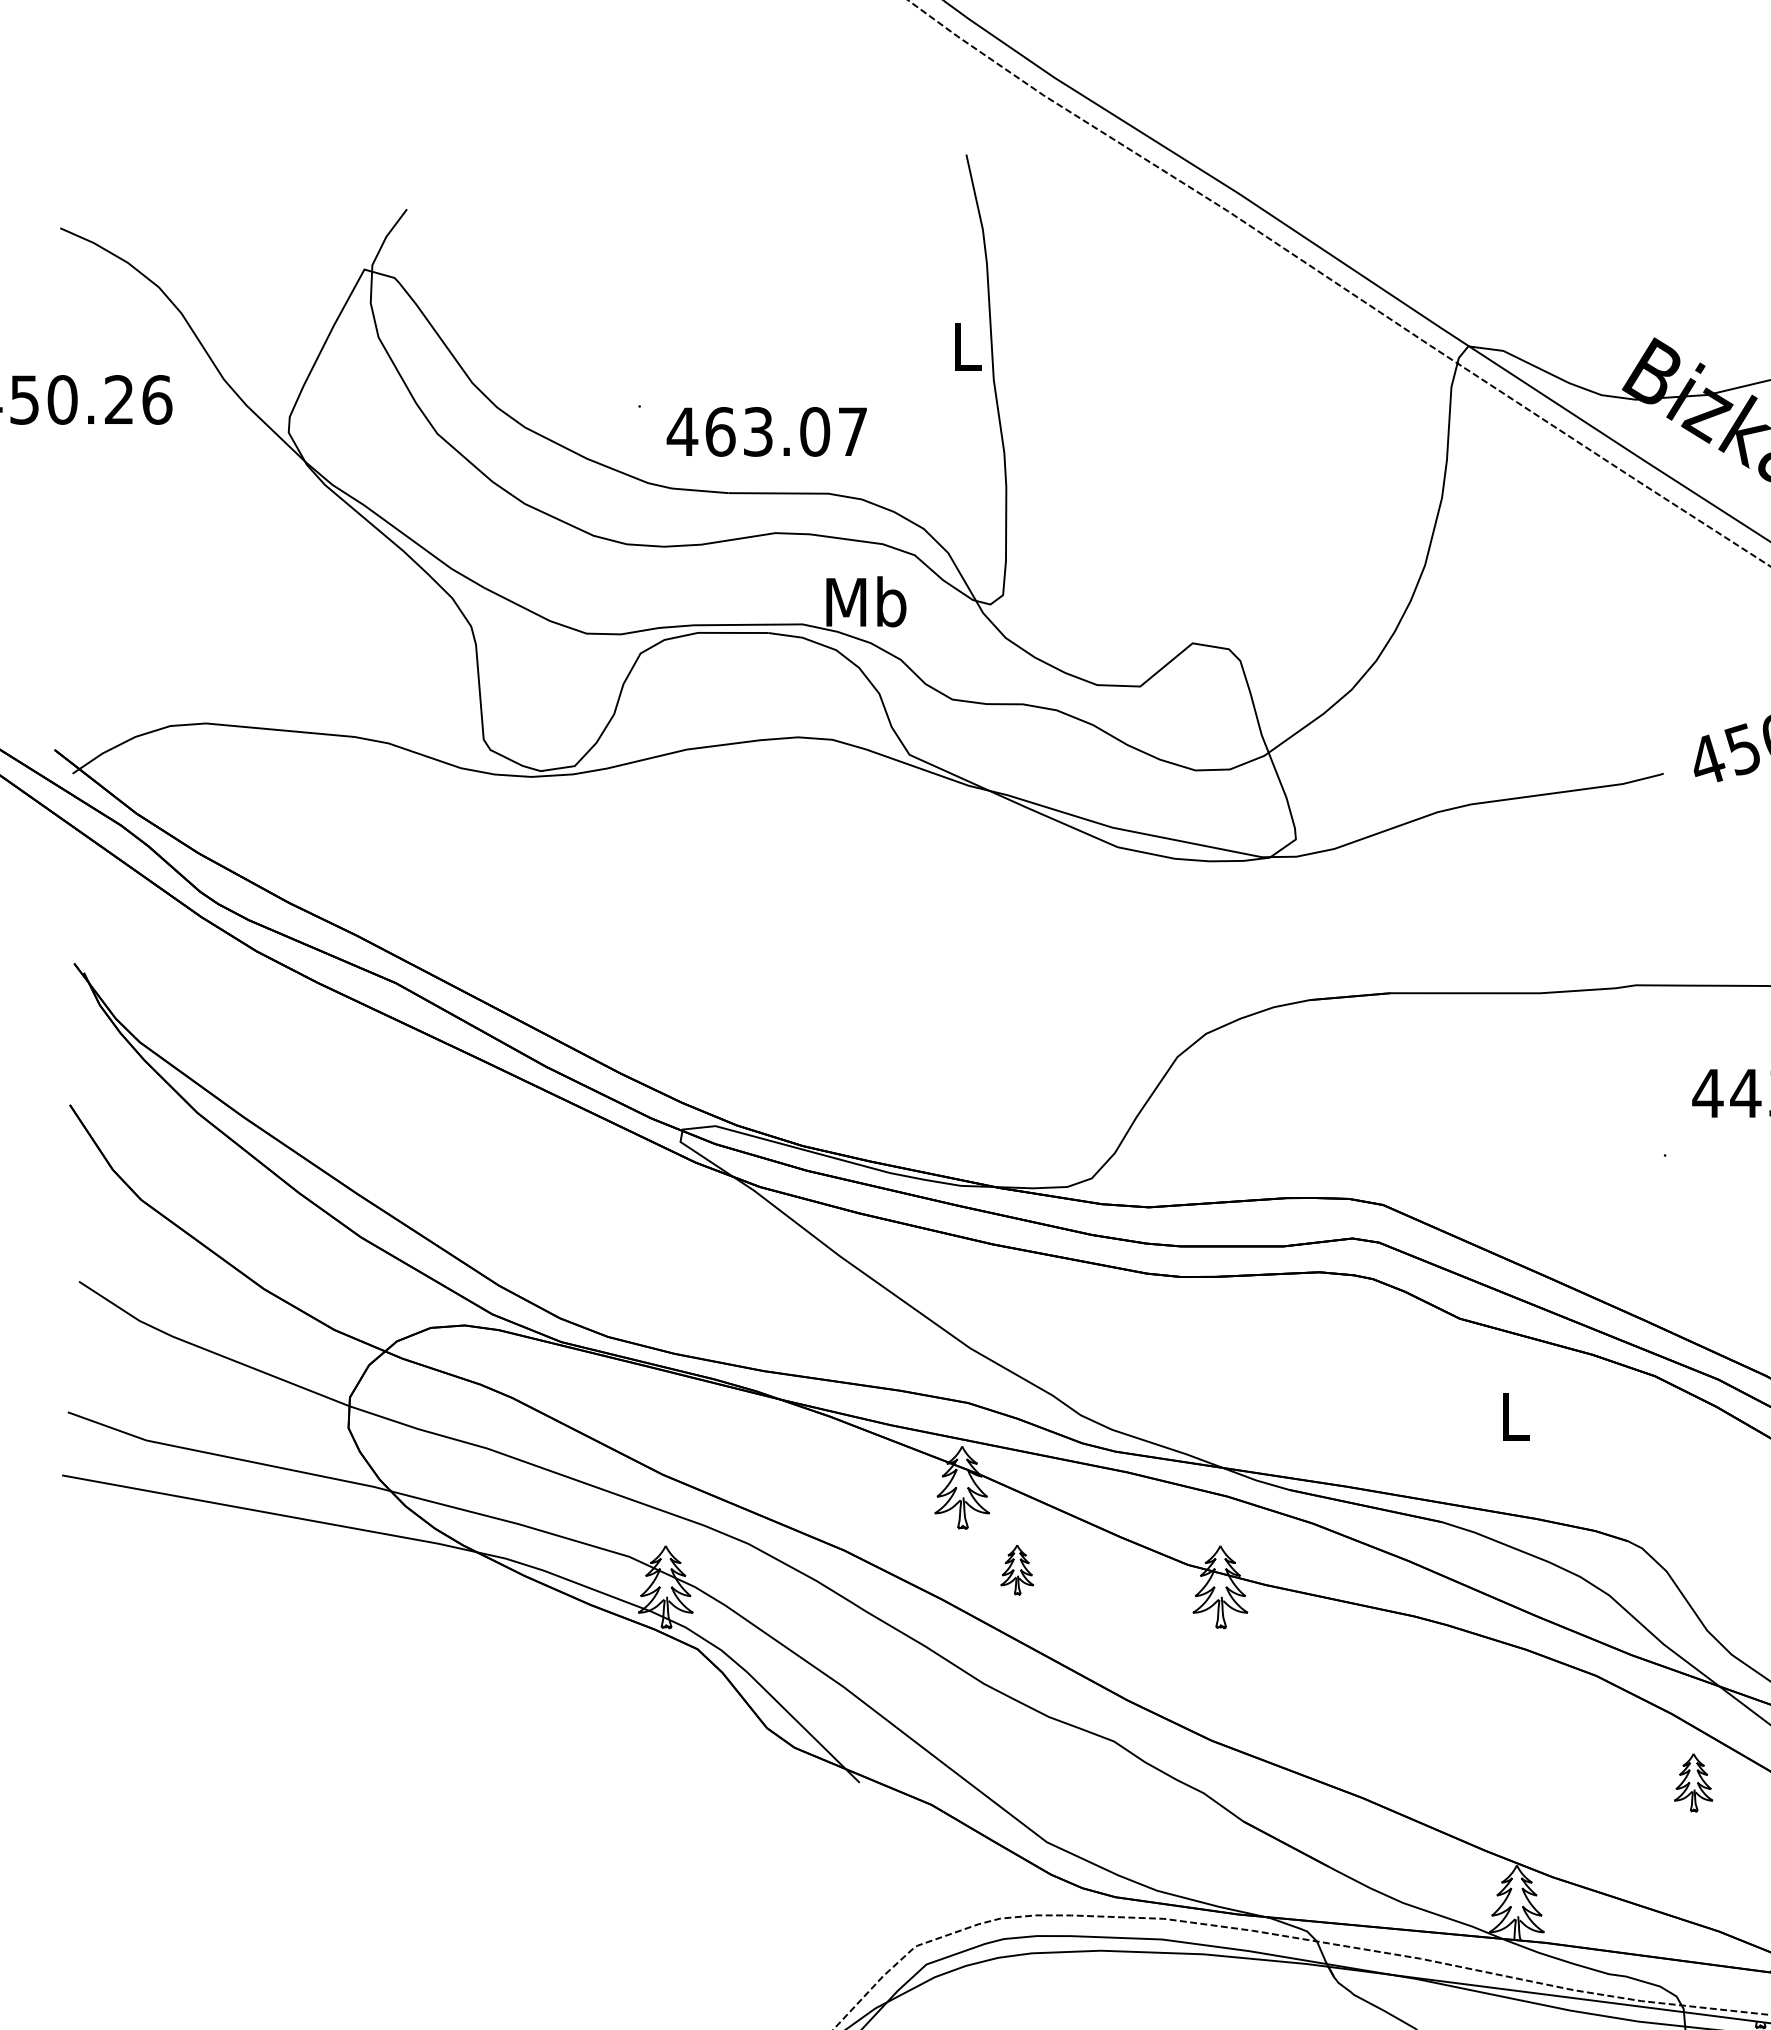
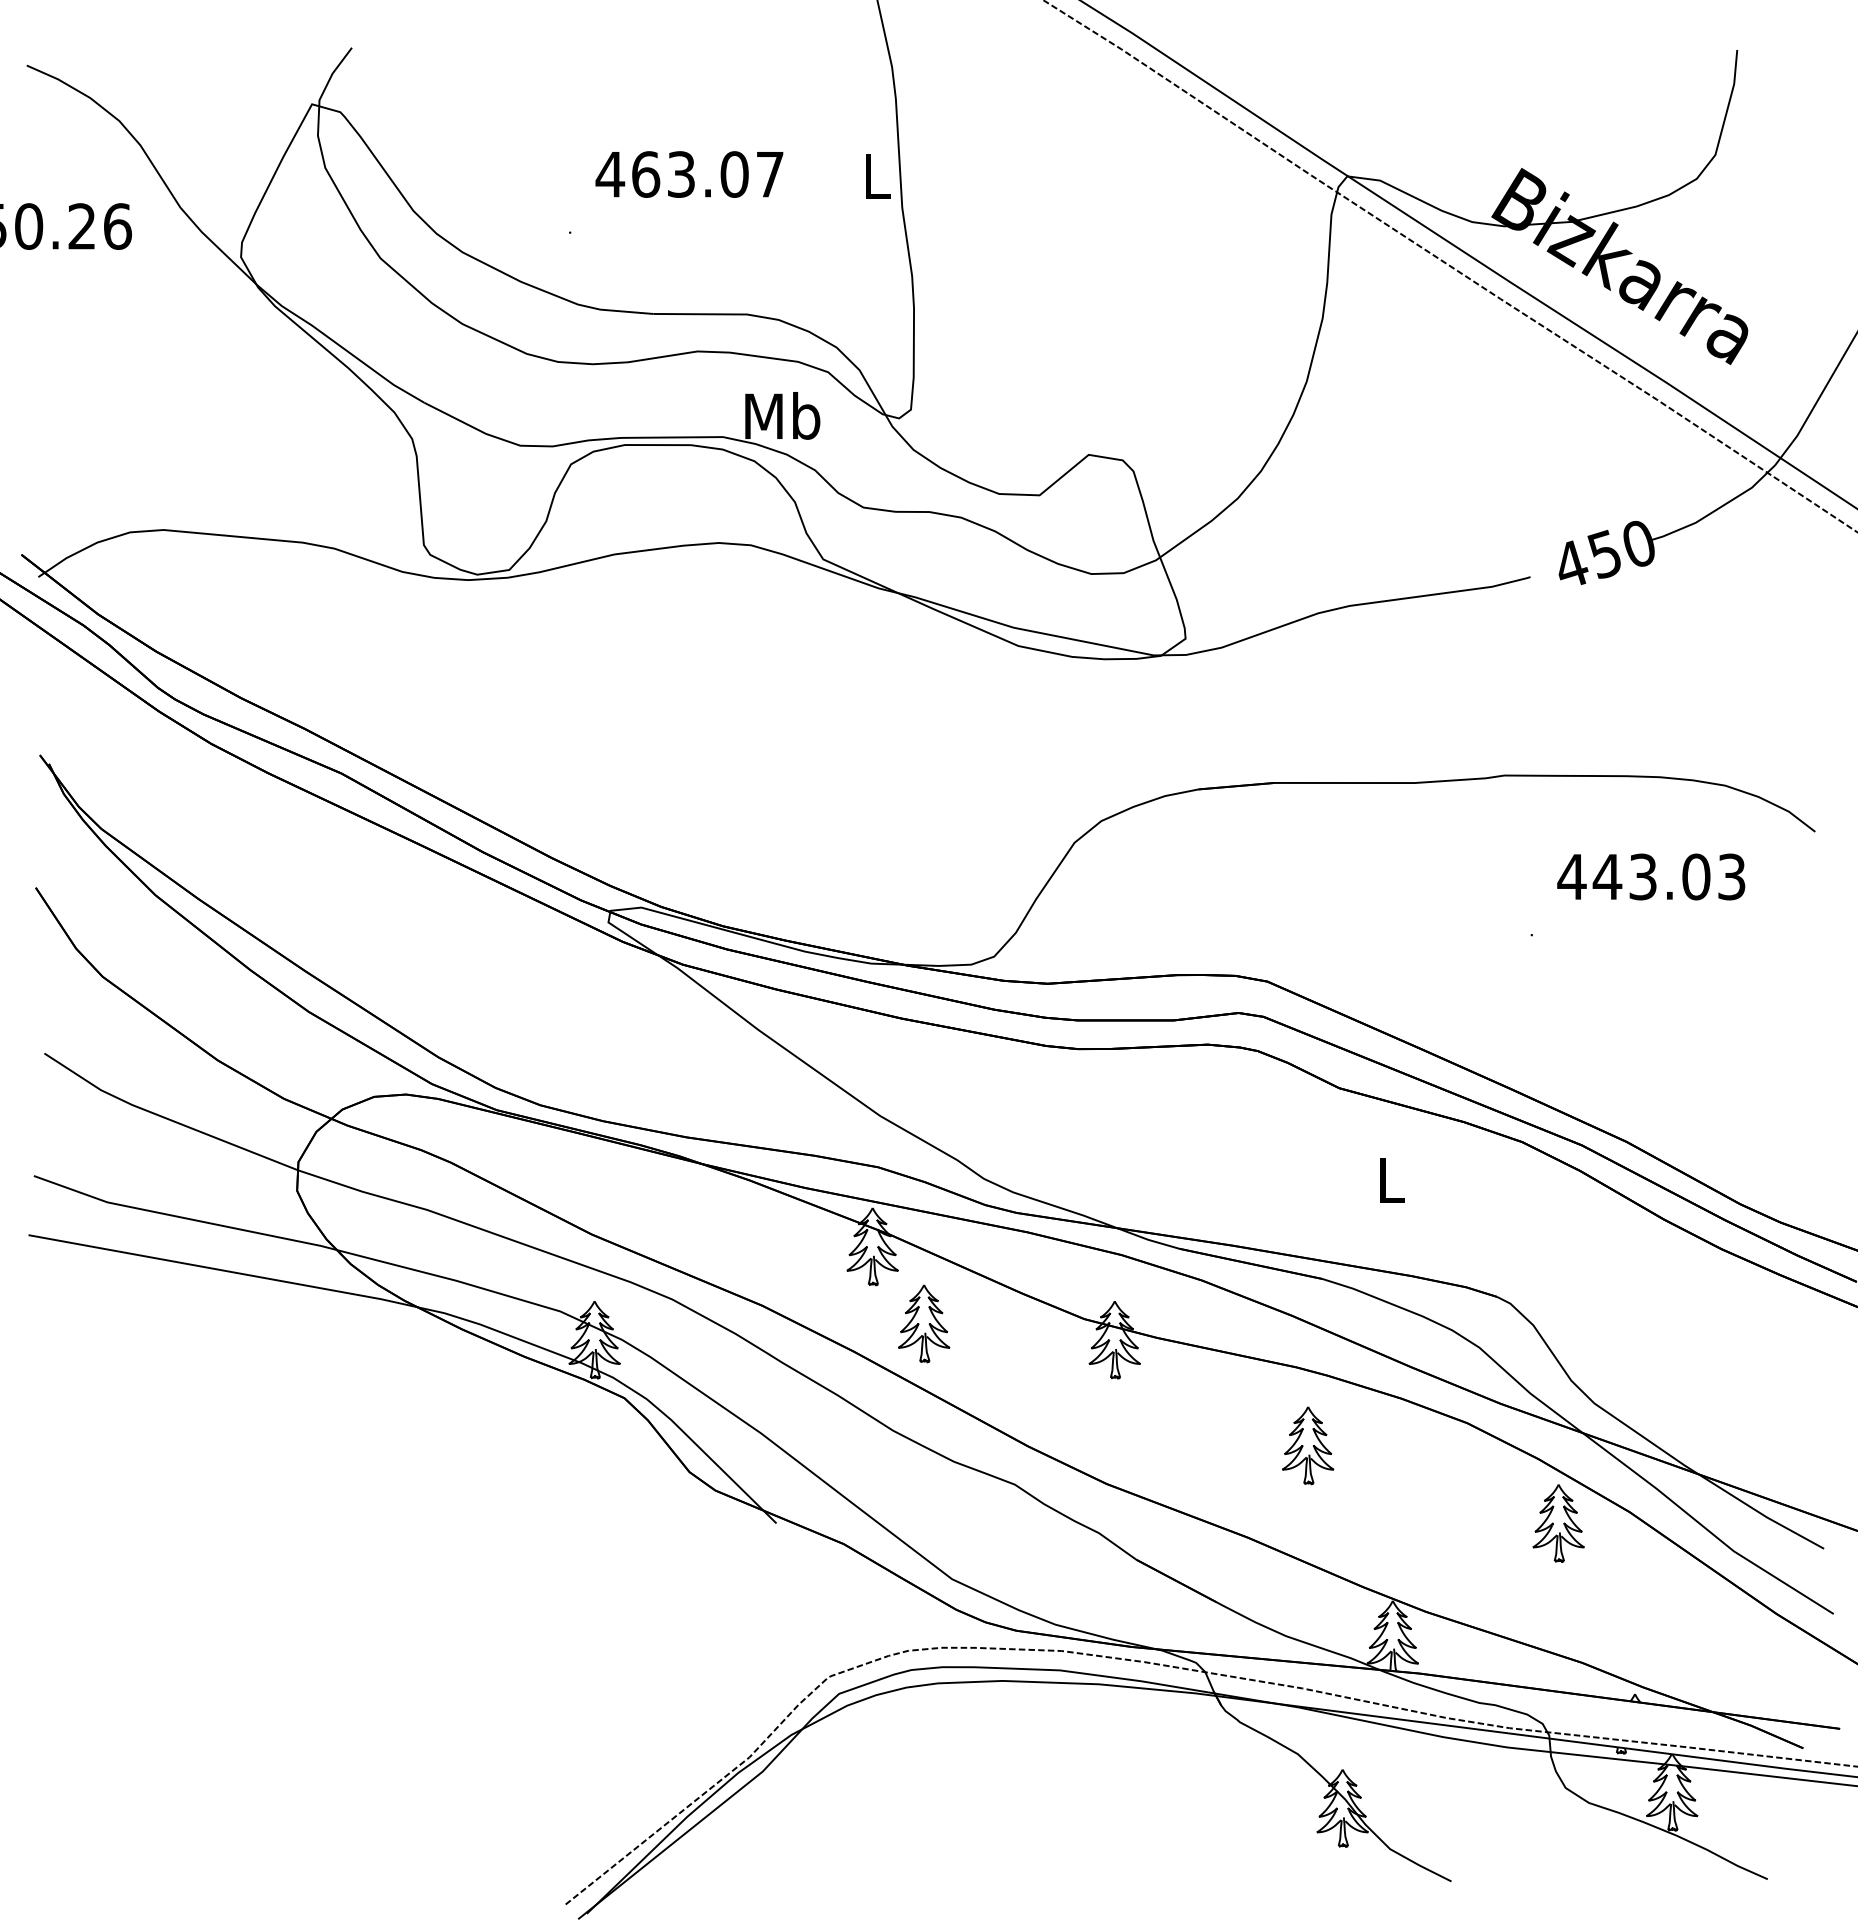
text: (766, 431) -> (689, 174), moved
part: (1017, 1569) -> (924, 1323), size x1.67
part: (1426, 1699) -> (1308, 1445), added
part: (1693, 1782) -> (1558, 1523), size x1.43

